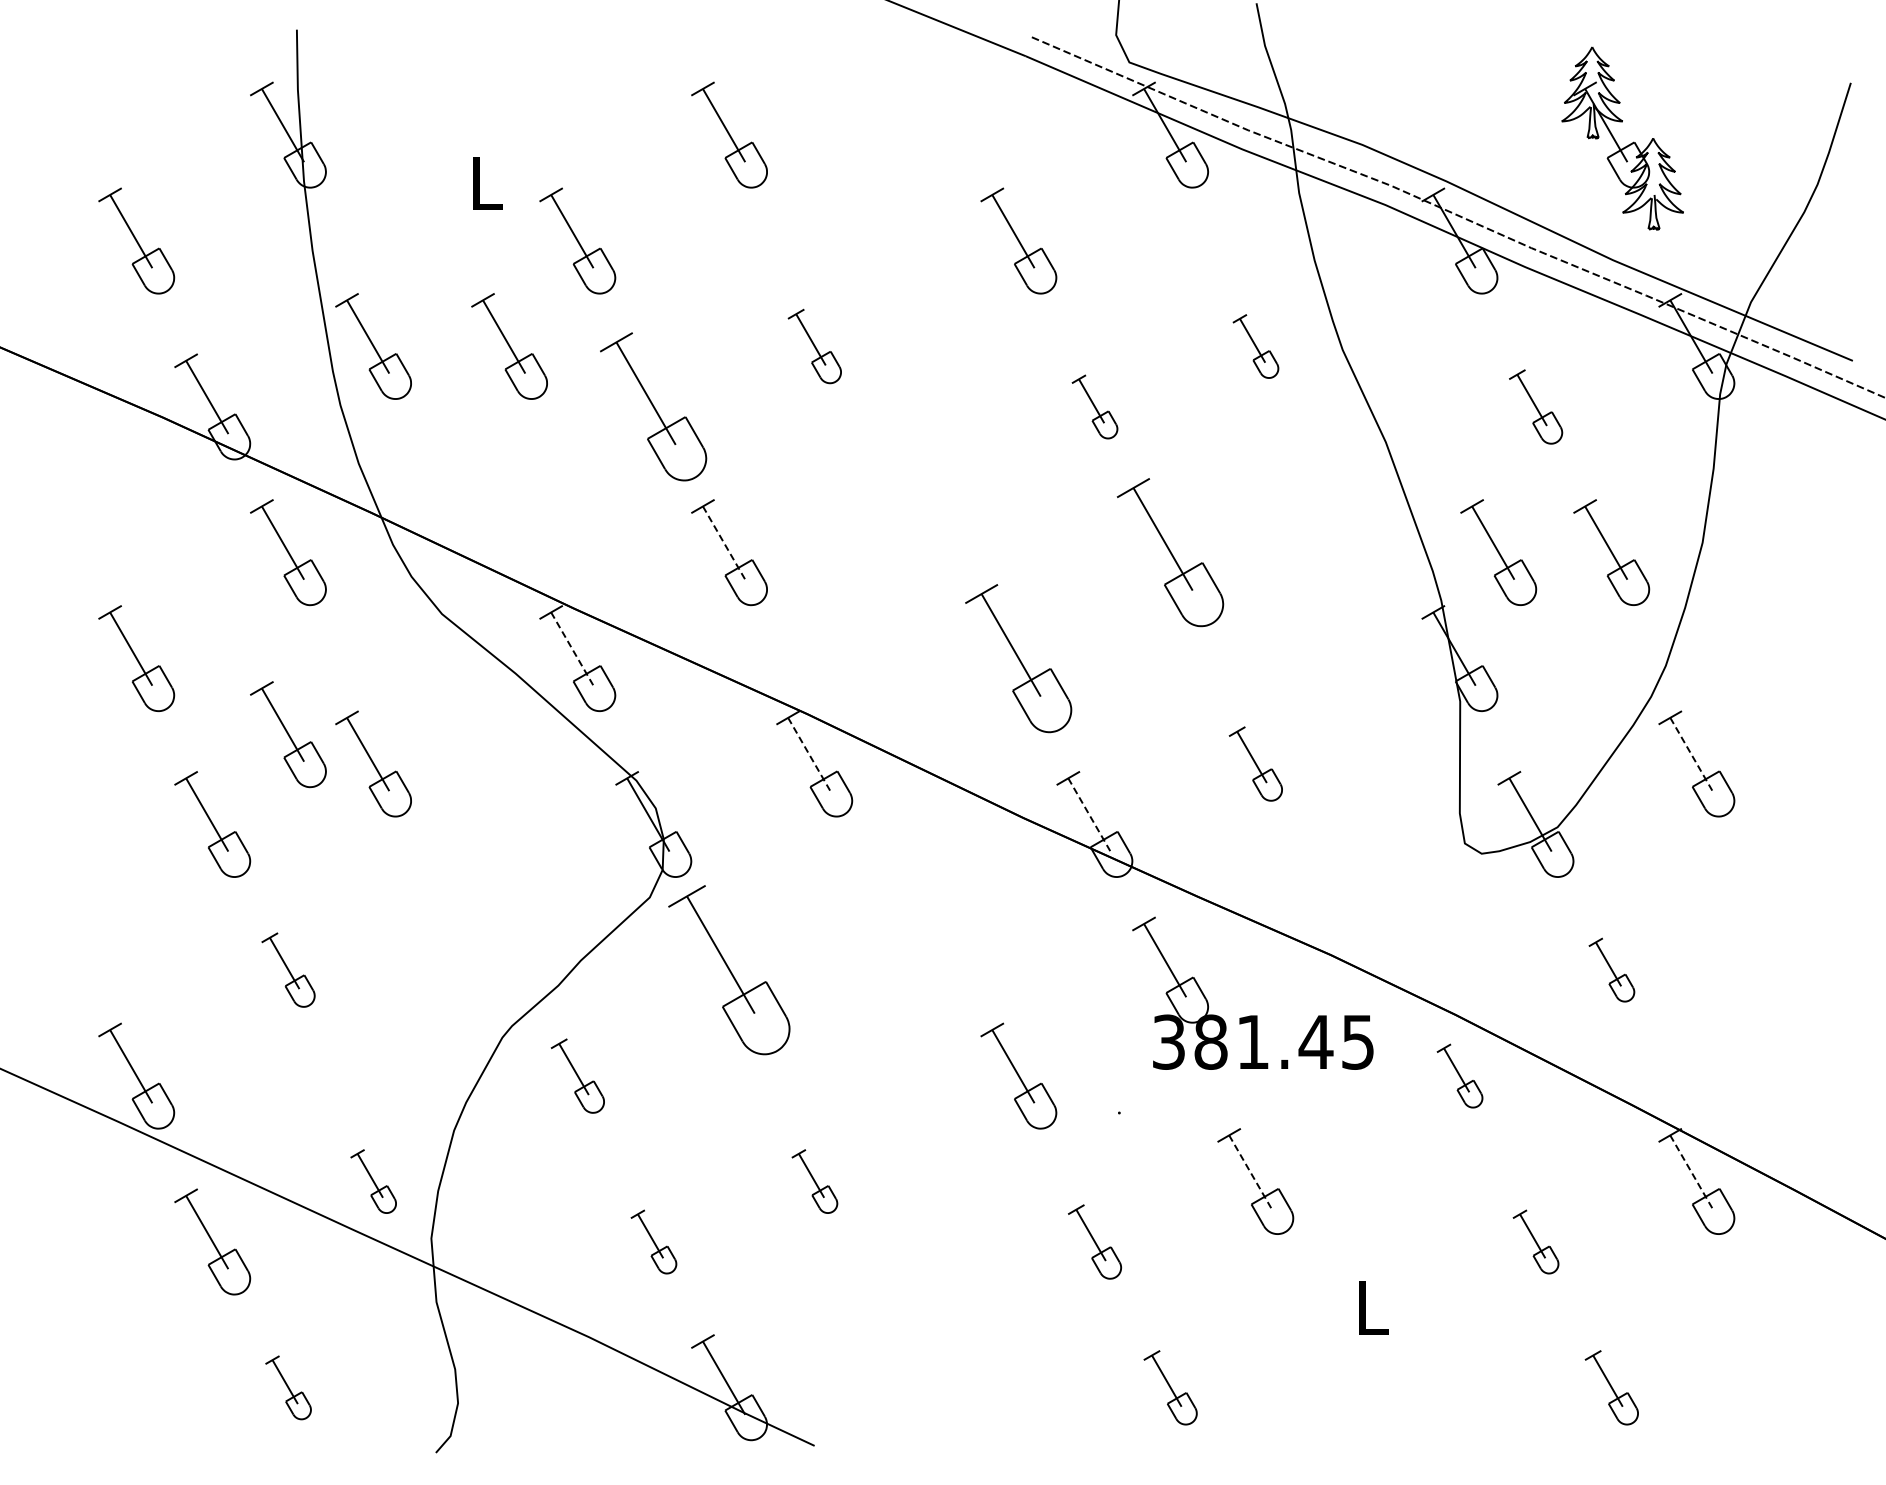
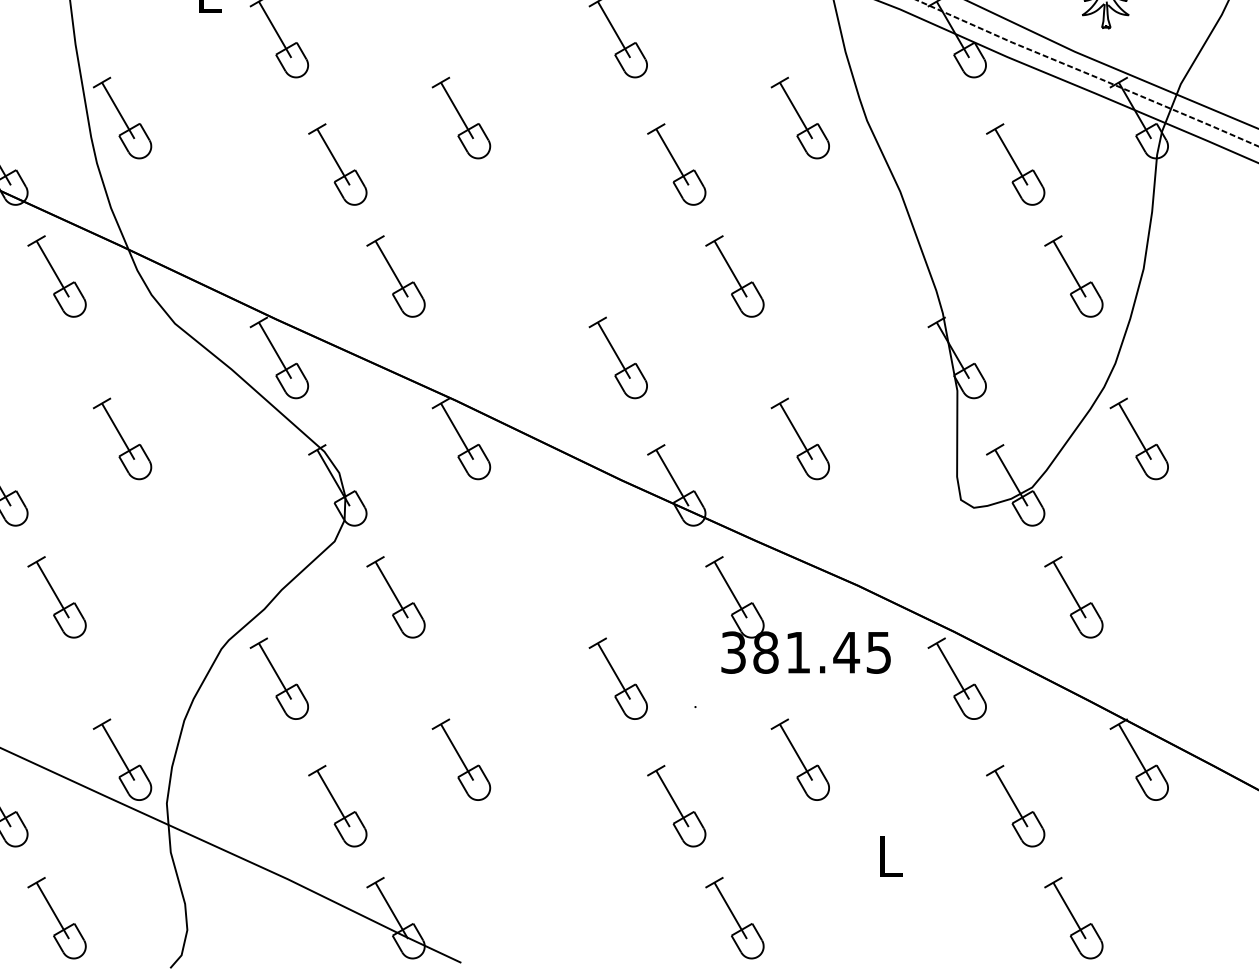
part: (509, 346) -> (226, 118), removed
part: (814, 346) -> (461, 118), size x1.43
part: (1255, 346) -> (800, 118), size x1.67
part: (653, 406) -> (337, 164), size x0.71
part: (1094, 406) -> (676, 164), size x1.67
part: (1535, 406) -> (1015, 164), size x1.43
line: (724, 543) -> (392, 269), dashed -> solid
part: (1170, 552) -> (734, 276), size x0.71
part: (1498, 552) -> (986, 276), removed
line: (572, 649) -> (275, 350), dashed -> solid
part: (1018, 658) -> (617, 357), size x0.71
part: (288, 734) -> (57, 416), removed
line: (809, 754) -> (457, 431), dashed -> solid
line: (1691, 754) -> (1135, 431), dashed -> solid
part: (1255, 763) -> (800, 438), size x1.43
line: (1089, 815) -> (672, 478), dashed -> solid
part: (288, 969) -> (57, 596), size x1.43
part: (729, 969) -> (395, 596), size x0.62
part: (1611, 969) -> (1073, 596), size x1.67
part: (577, 1075) -> (279, 678), size x1.43
part: (1459, 1075) -> (956, 678), size x1.67
line: (1250, 1172) -> (796, 752), dashed -> solid
line: (1691, 1172) -> (1135, 752), dashed -> solid
part: (373, 1181) -> (122, 759), size x1.67
part: (814, 1181) -> (461, 759), size x1.67
part: (653, 1241) -> (337, 805), size x1.67
part: (1094, 1241) -> (676, 805), size x1.43
part: (1535, 1241) -> (1015, 805), size x1.67
part: (288, 1387) -> (57, 917), size x1.67
part: (1170, 1387) -> (734, 917), size x1.43
part: (1611, 1387) -> (1073, 917), size x1.43

